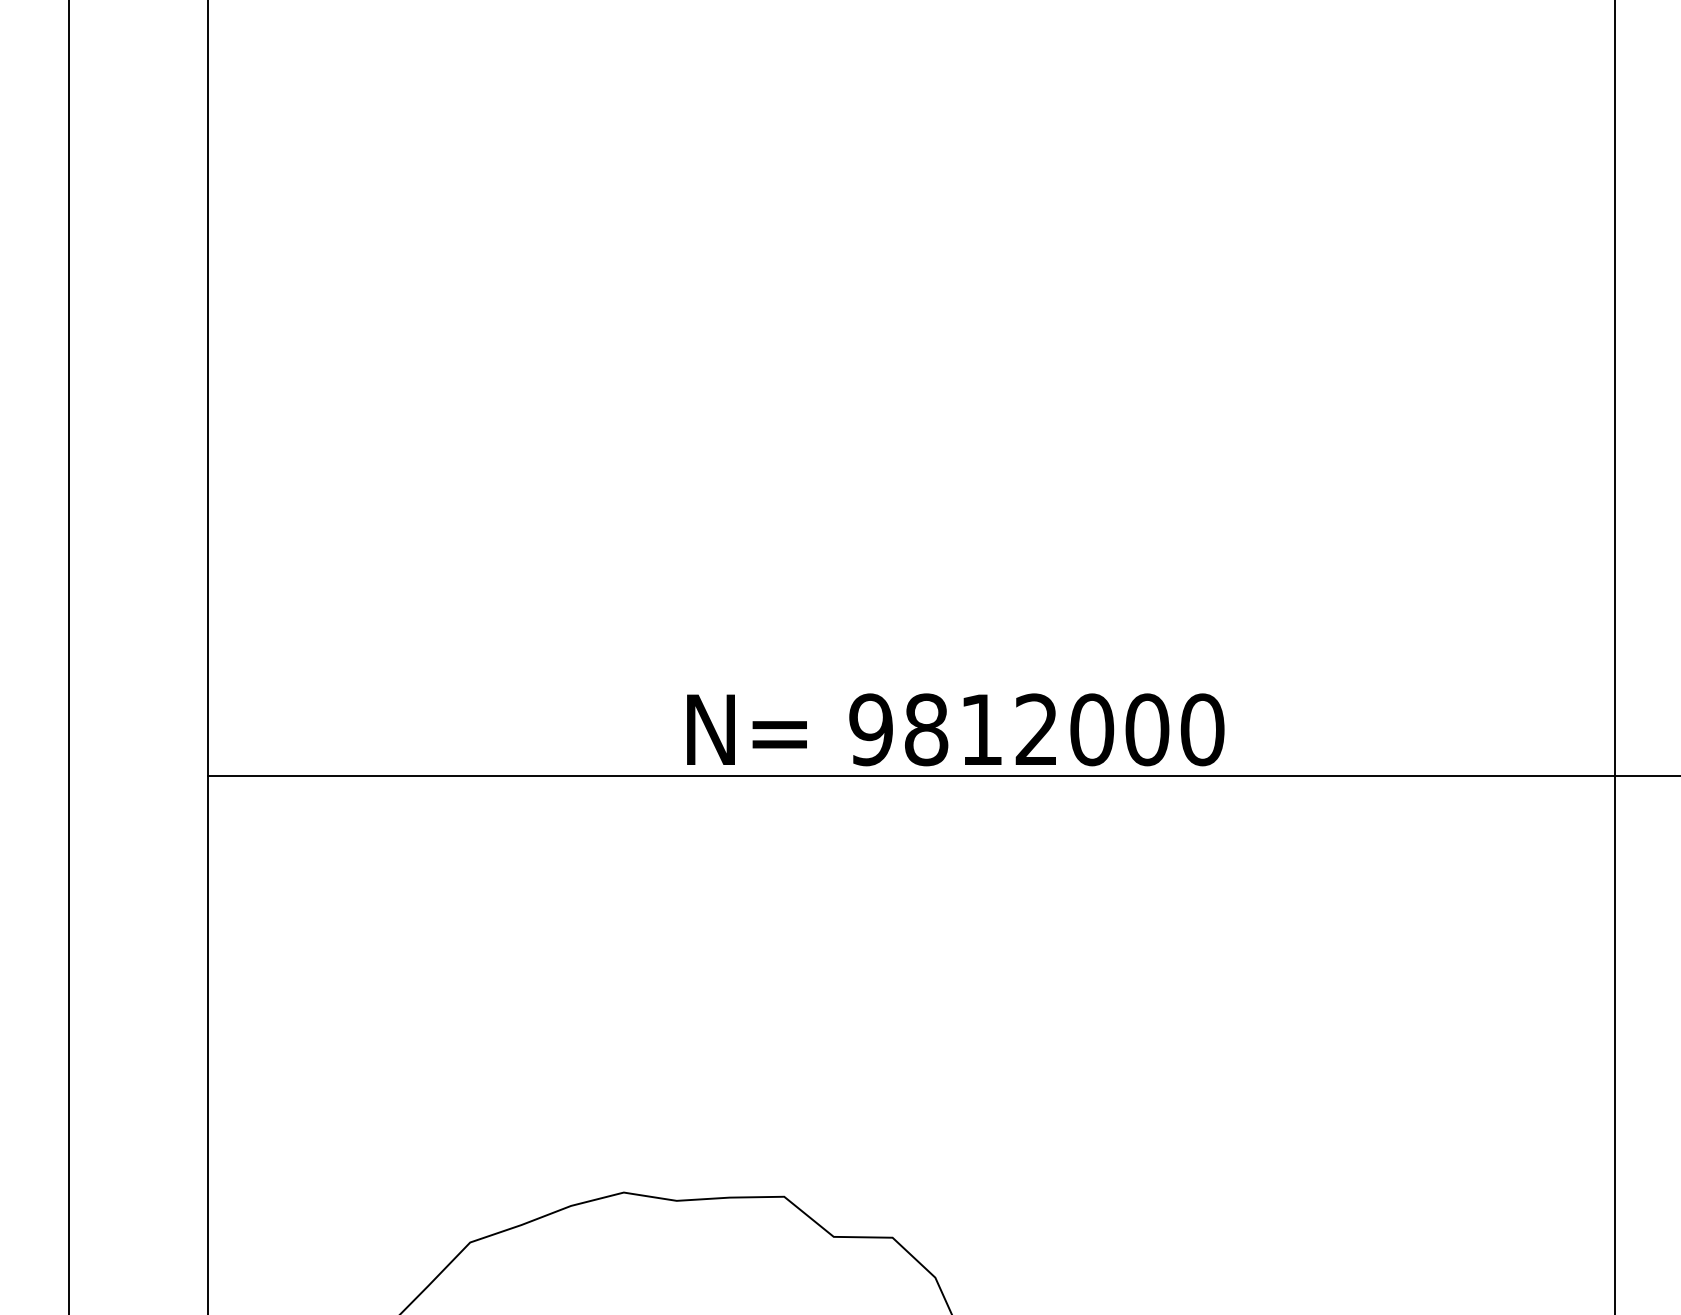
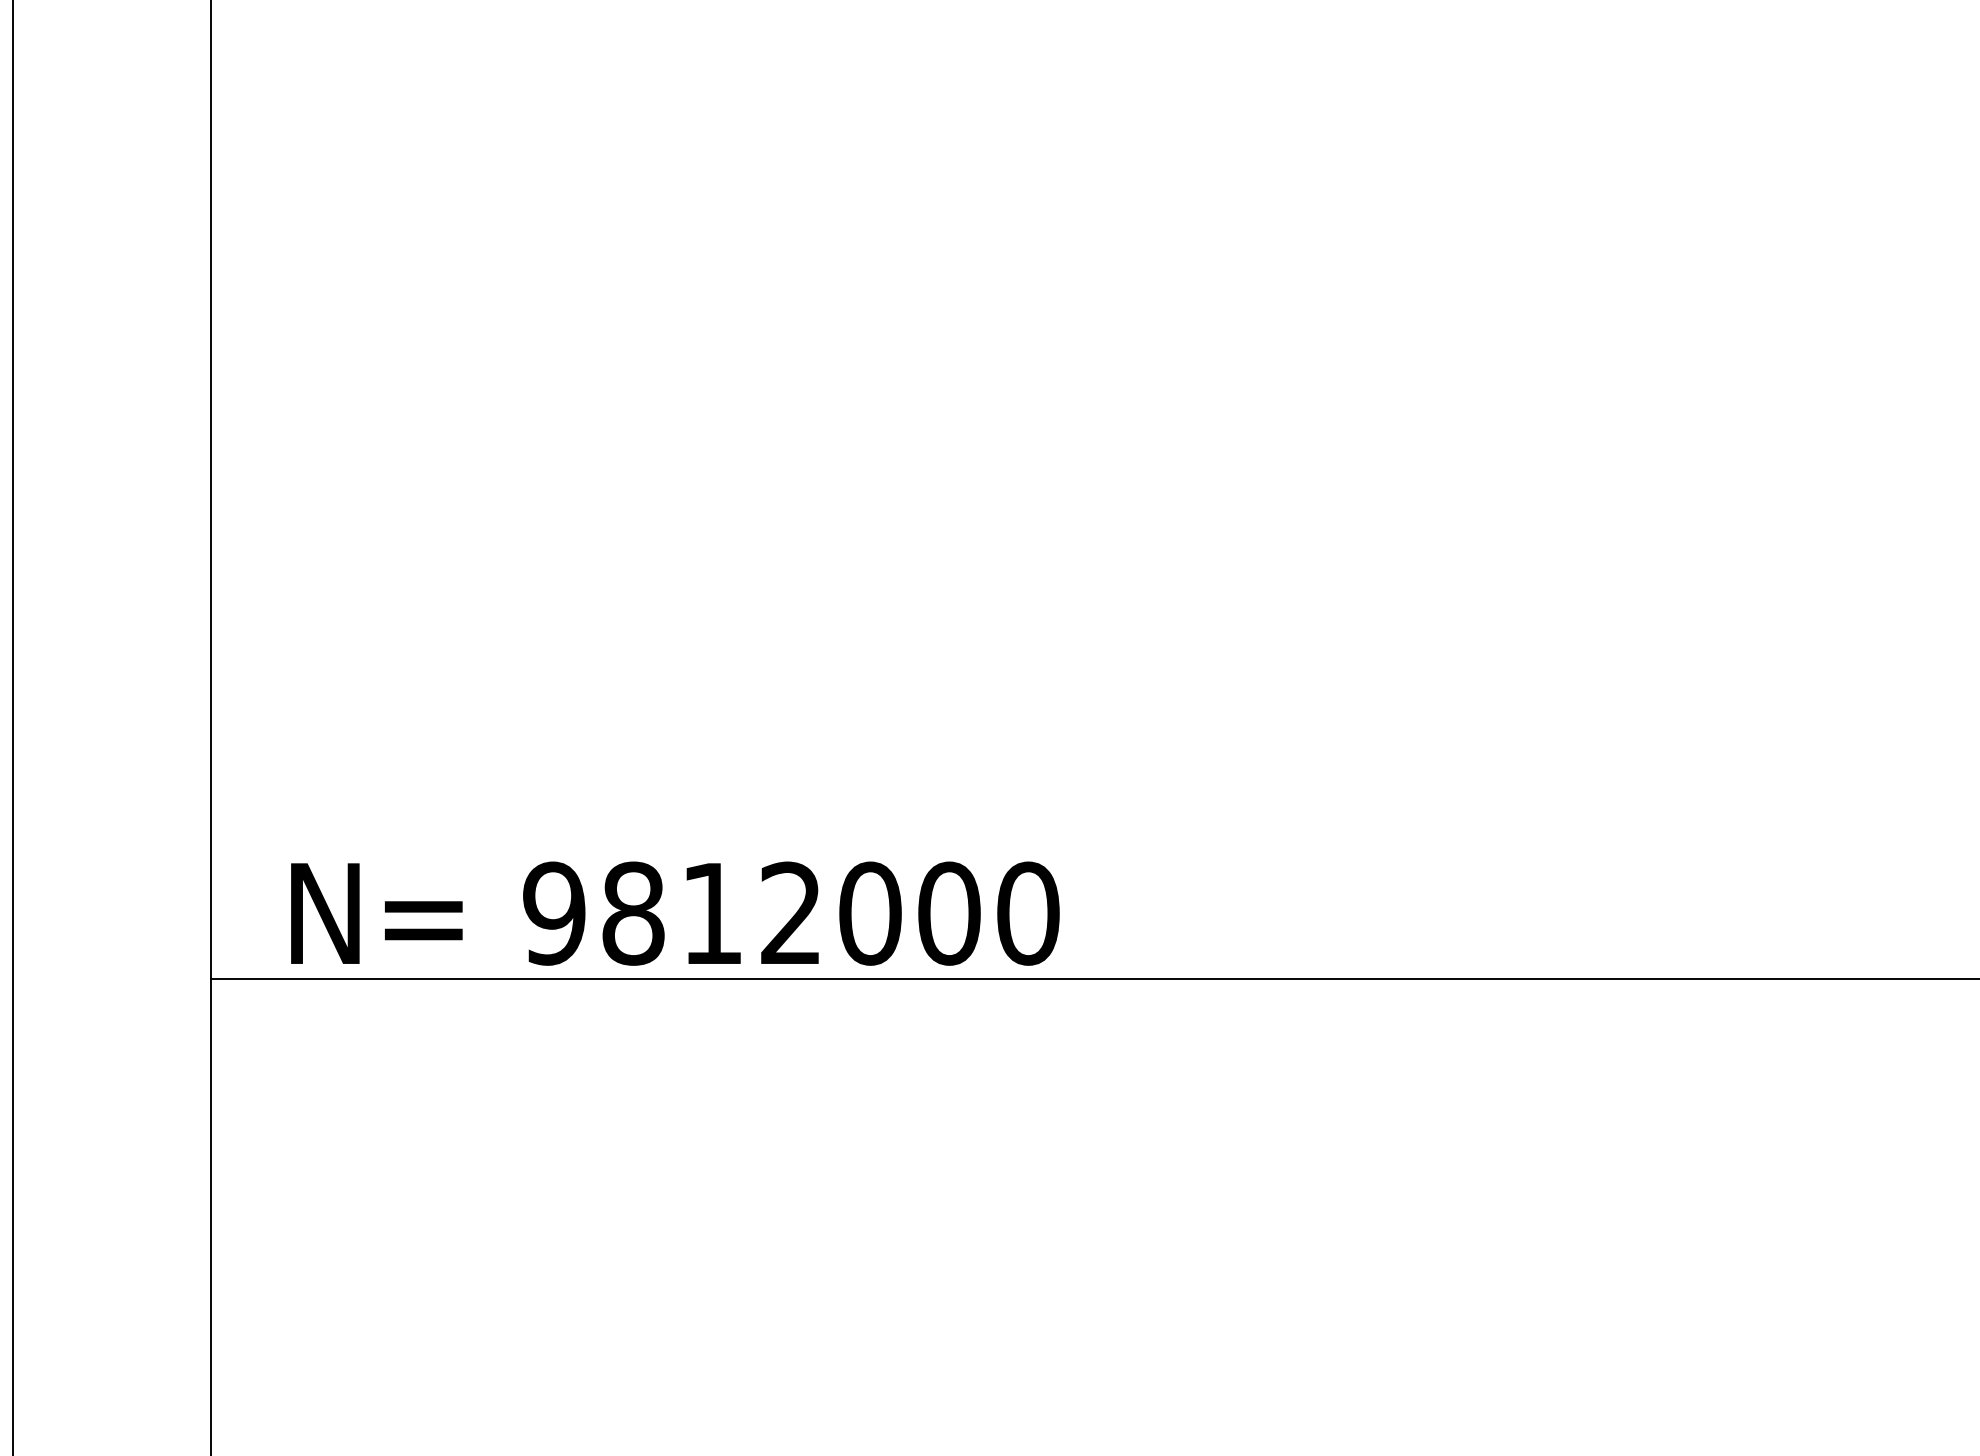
text: (955, 729) -> (674, 913), moved

